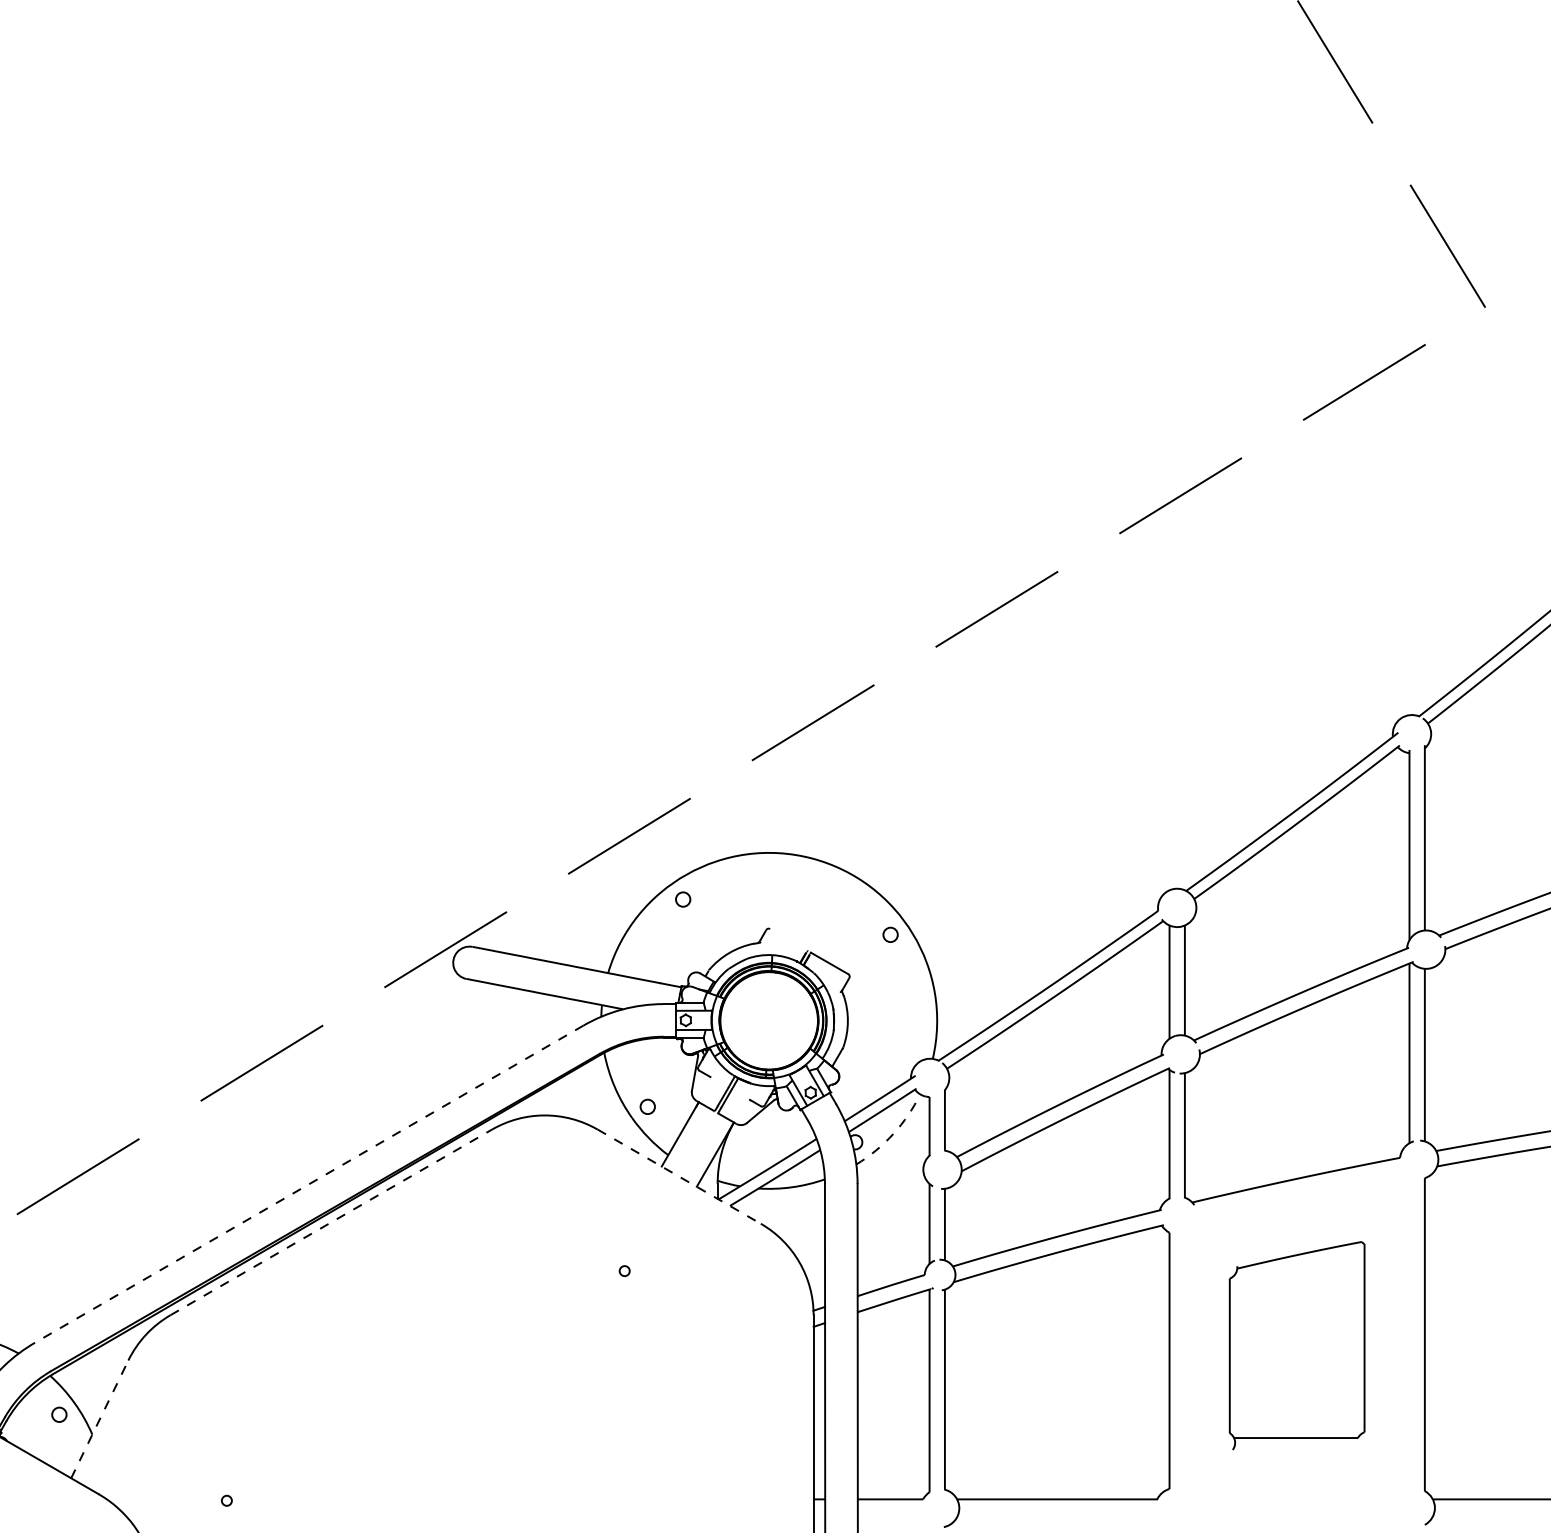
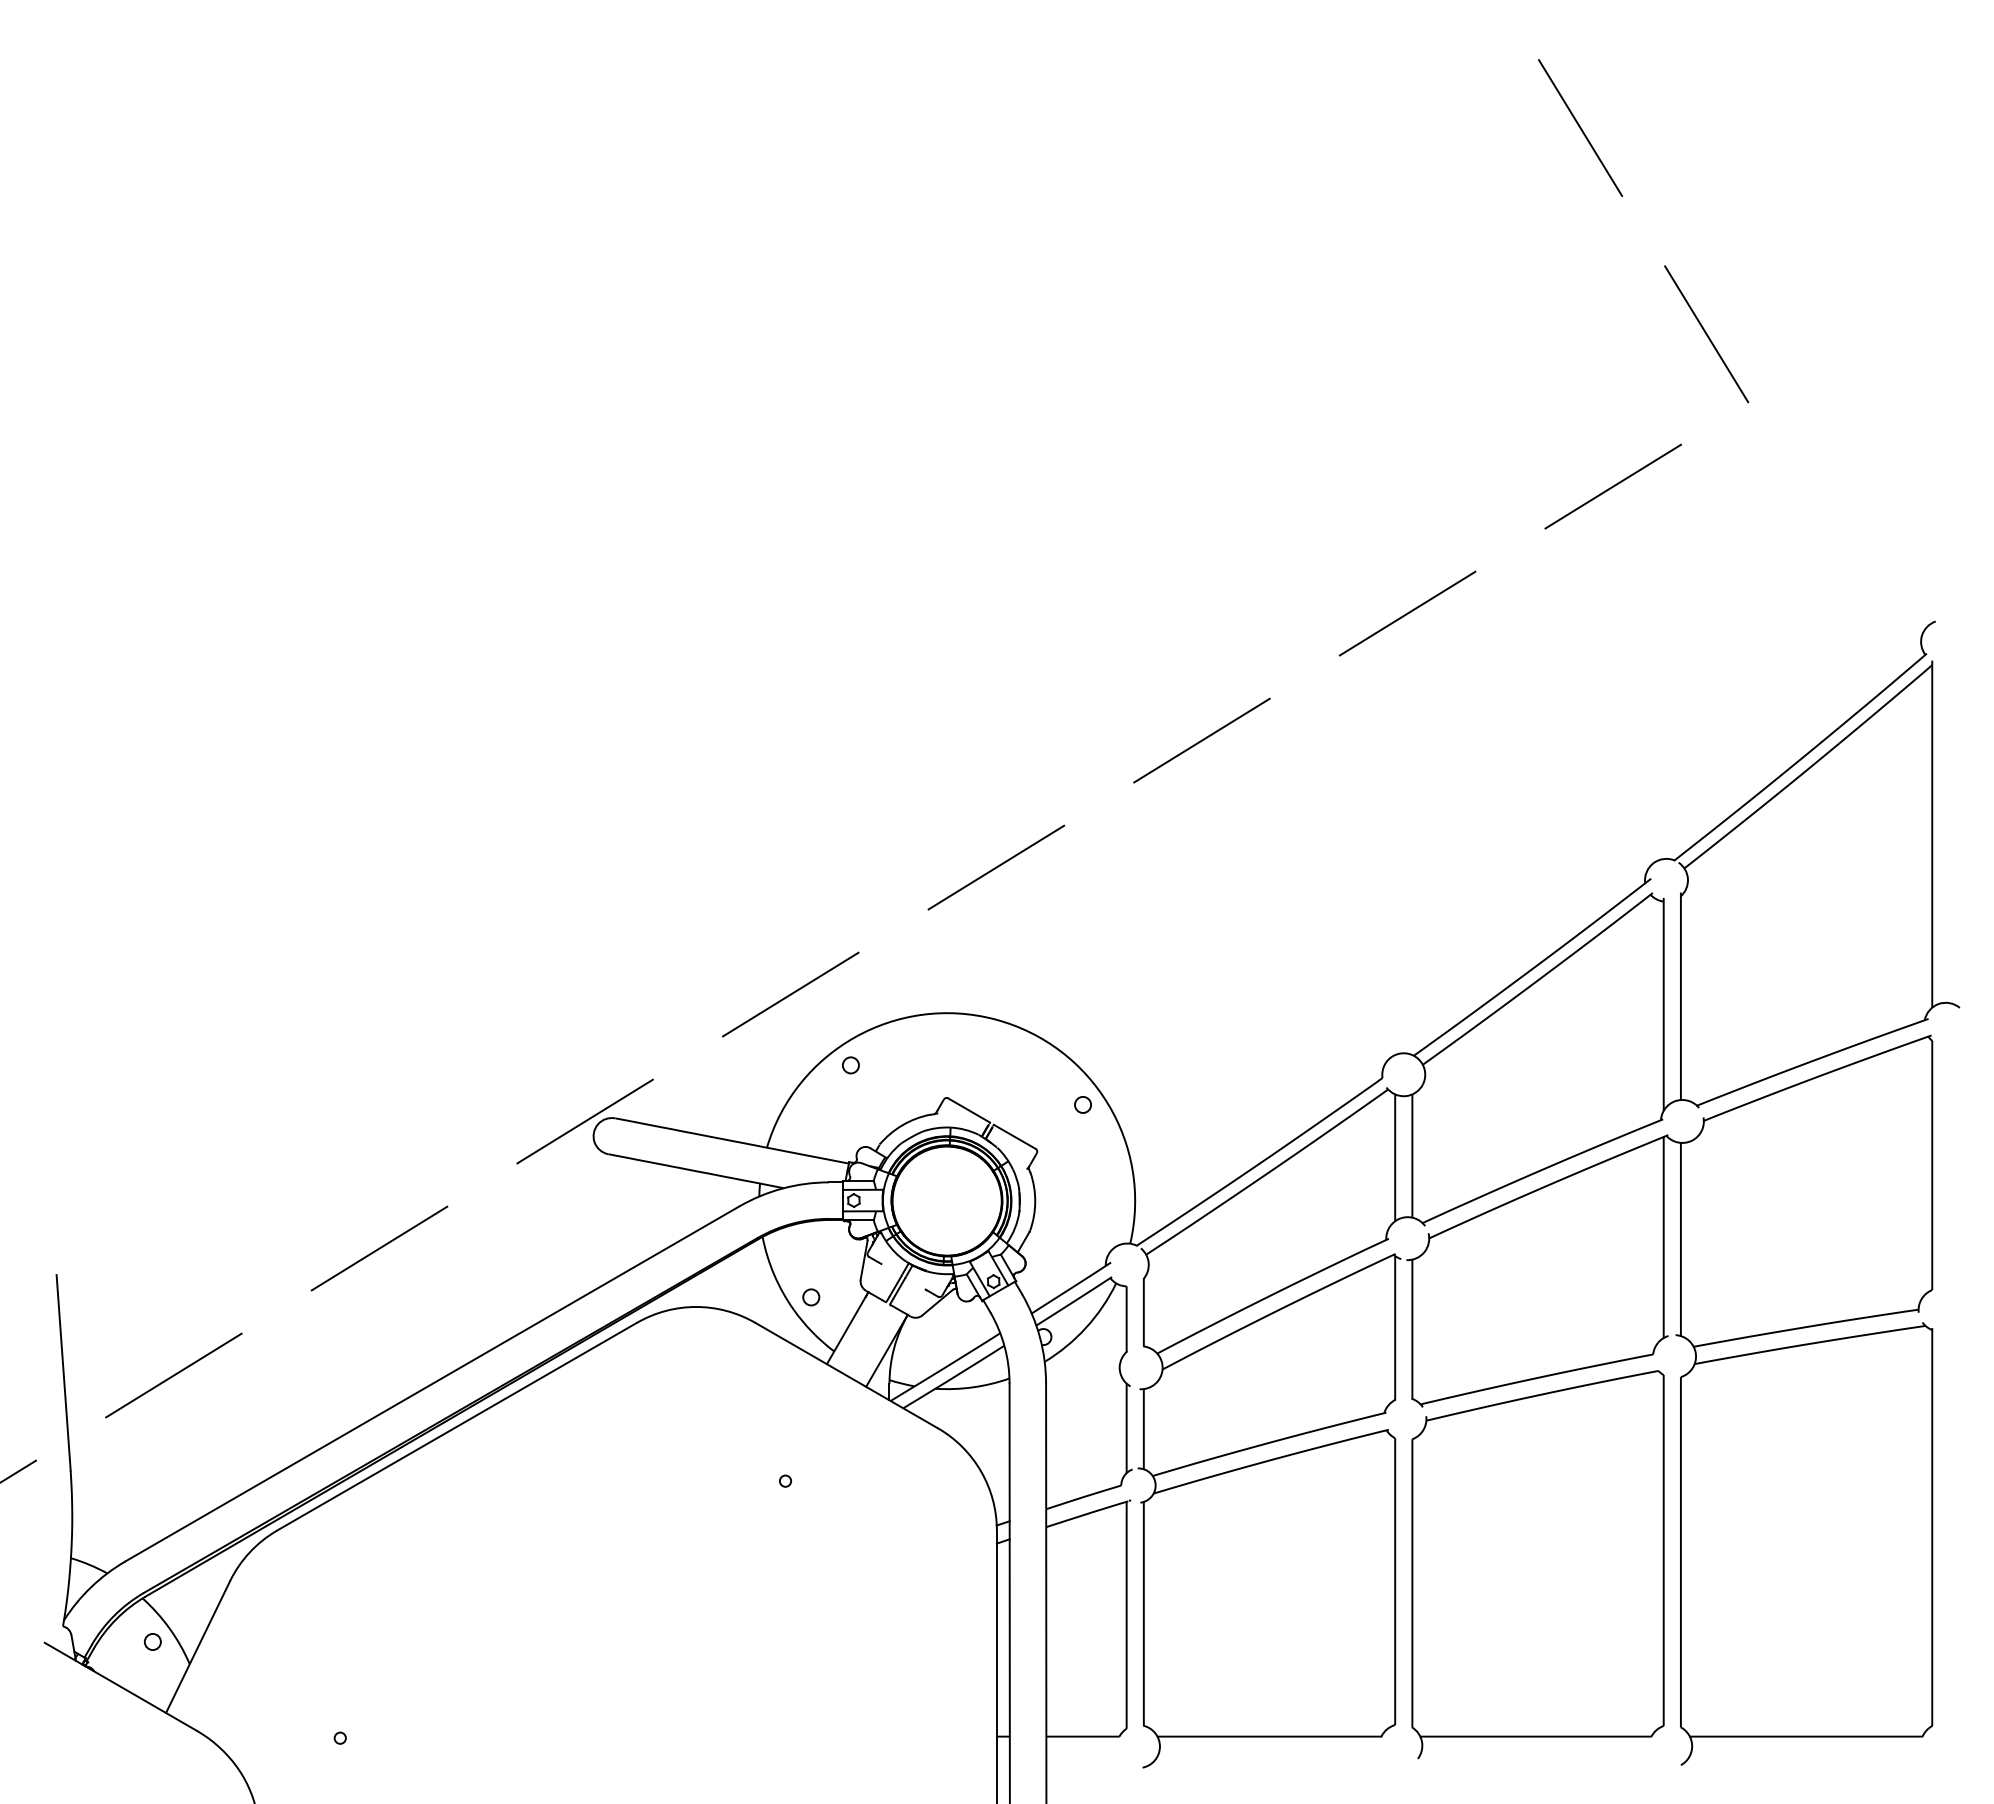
line: (788, 939) -> (968, 1110), added
arc: (893, 1133) -> (1086, 1327), dashed -> solid
line: (679, 1176) -> (846, 1375), dashed -> solid
line: (309, 1184) -> (432, 1384), dashed -> solid
line: (331, 1222) -> (457, 1426), dashed -> solid
part: (1296, 1345) -> (1537, 1564), size x1.67
line: (100, 1418) -> (198, 1646), dashed -> solid

